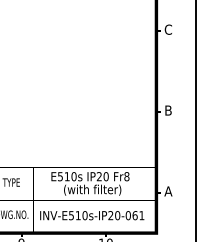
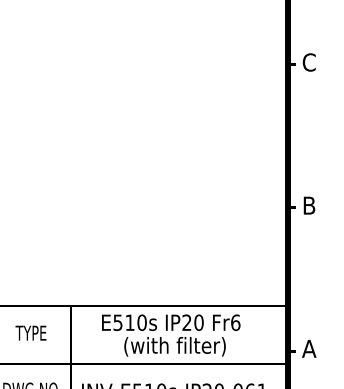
text: (126, 176) -> (234, 322), Fr8 -> Fr6

